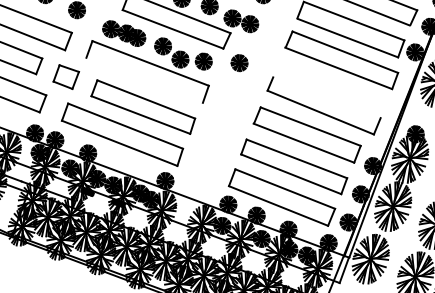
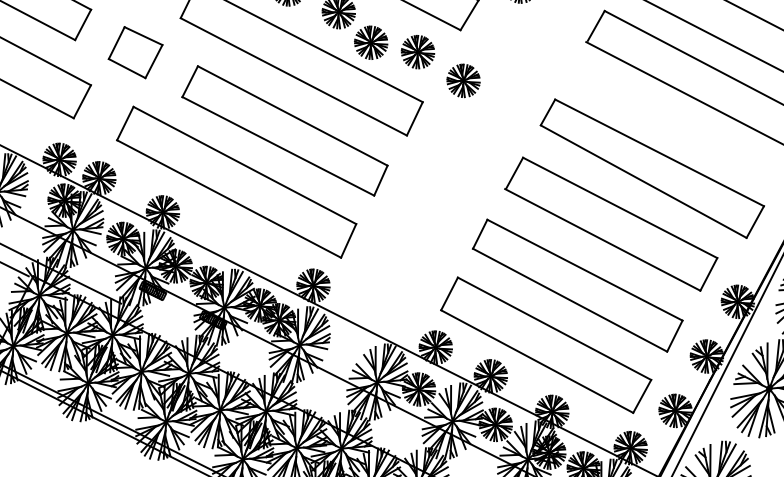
part: (239, 63) -> (463, 81), moved
line: (144, 79) -> (293, 75), added
line: (326, 97) -> (658, 152), added

